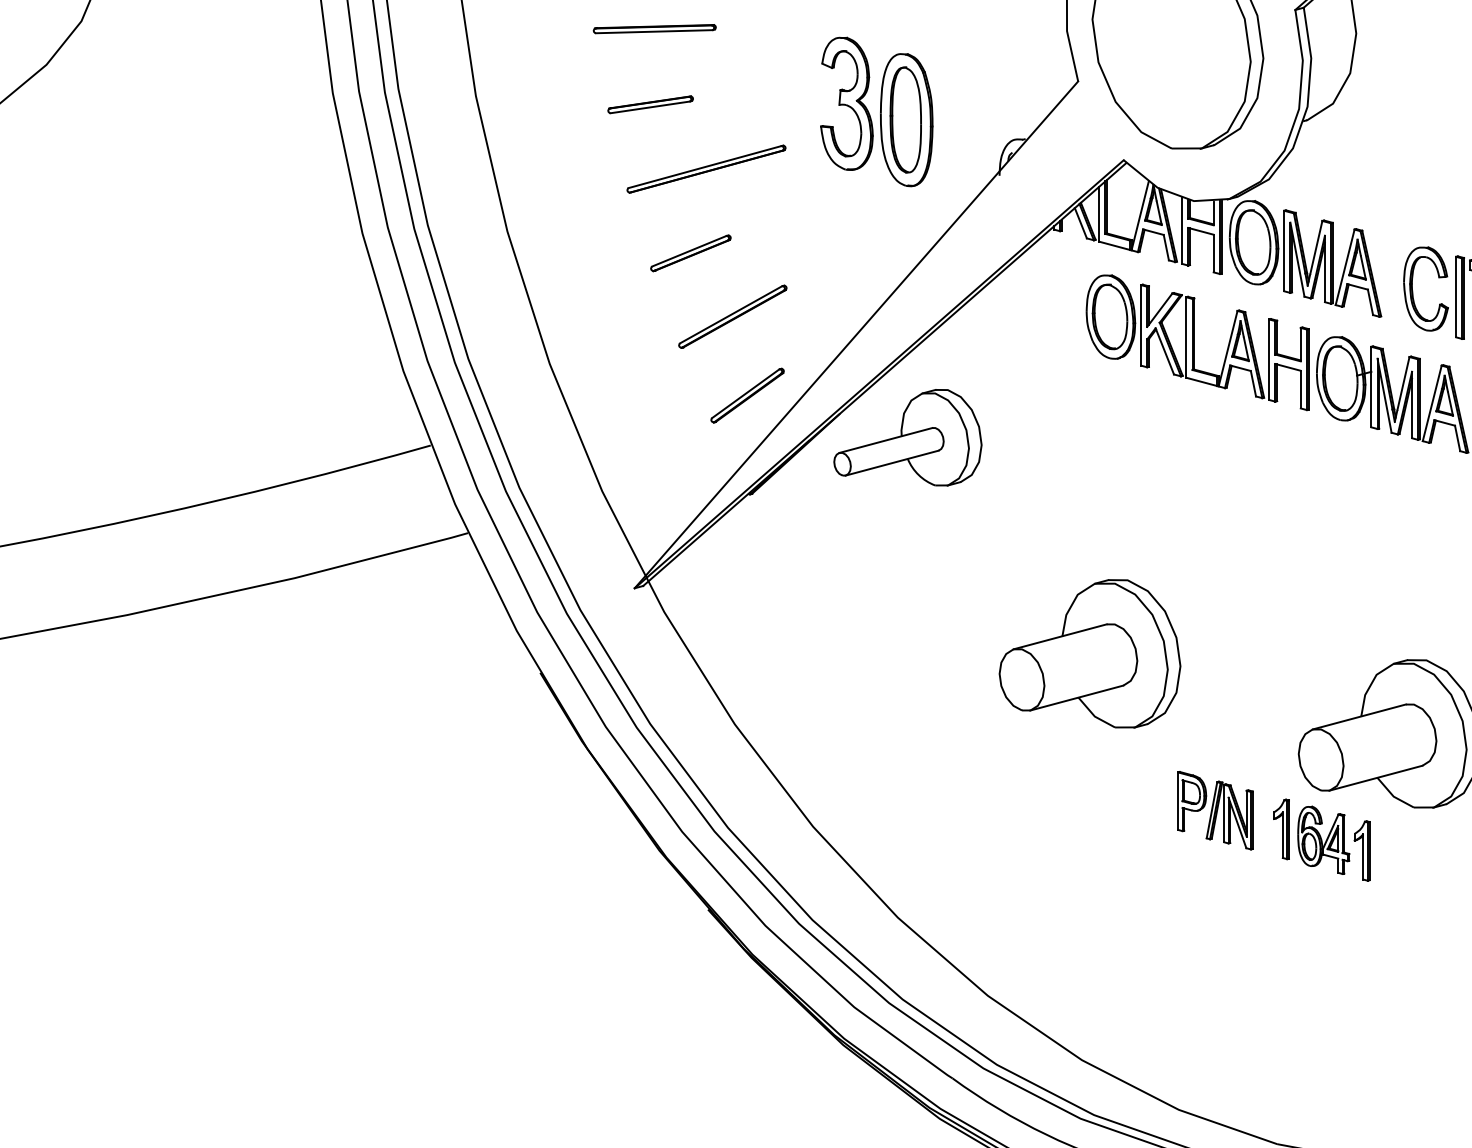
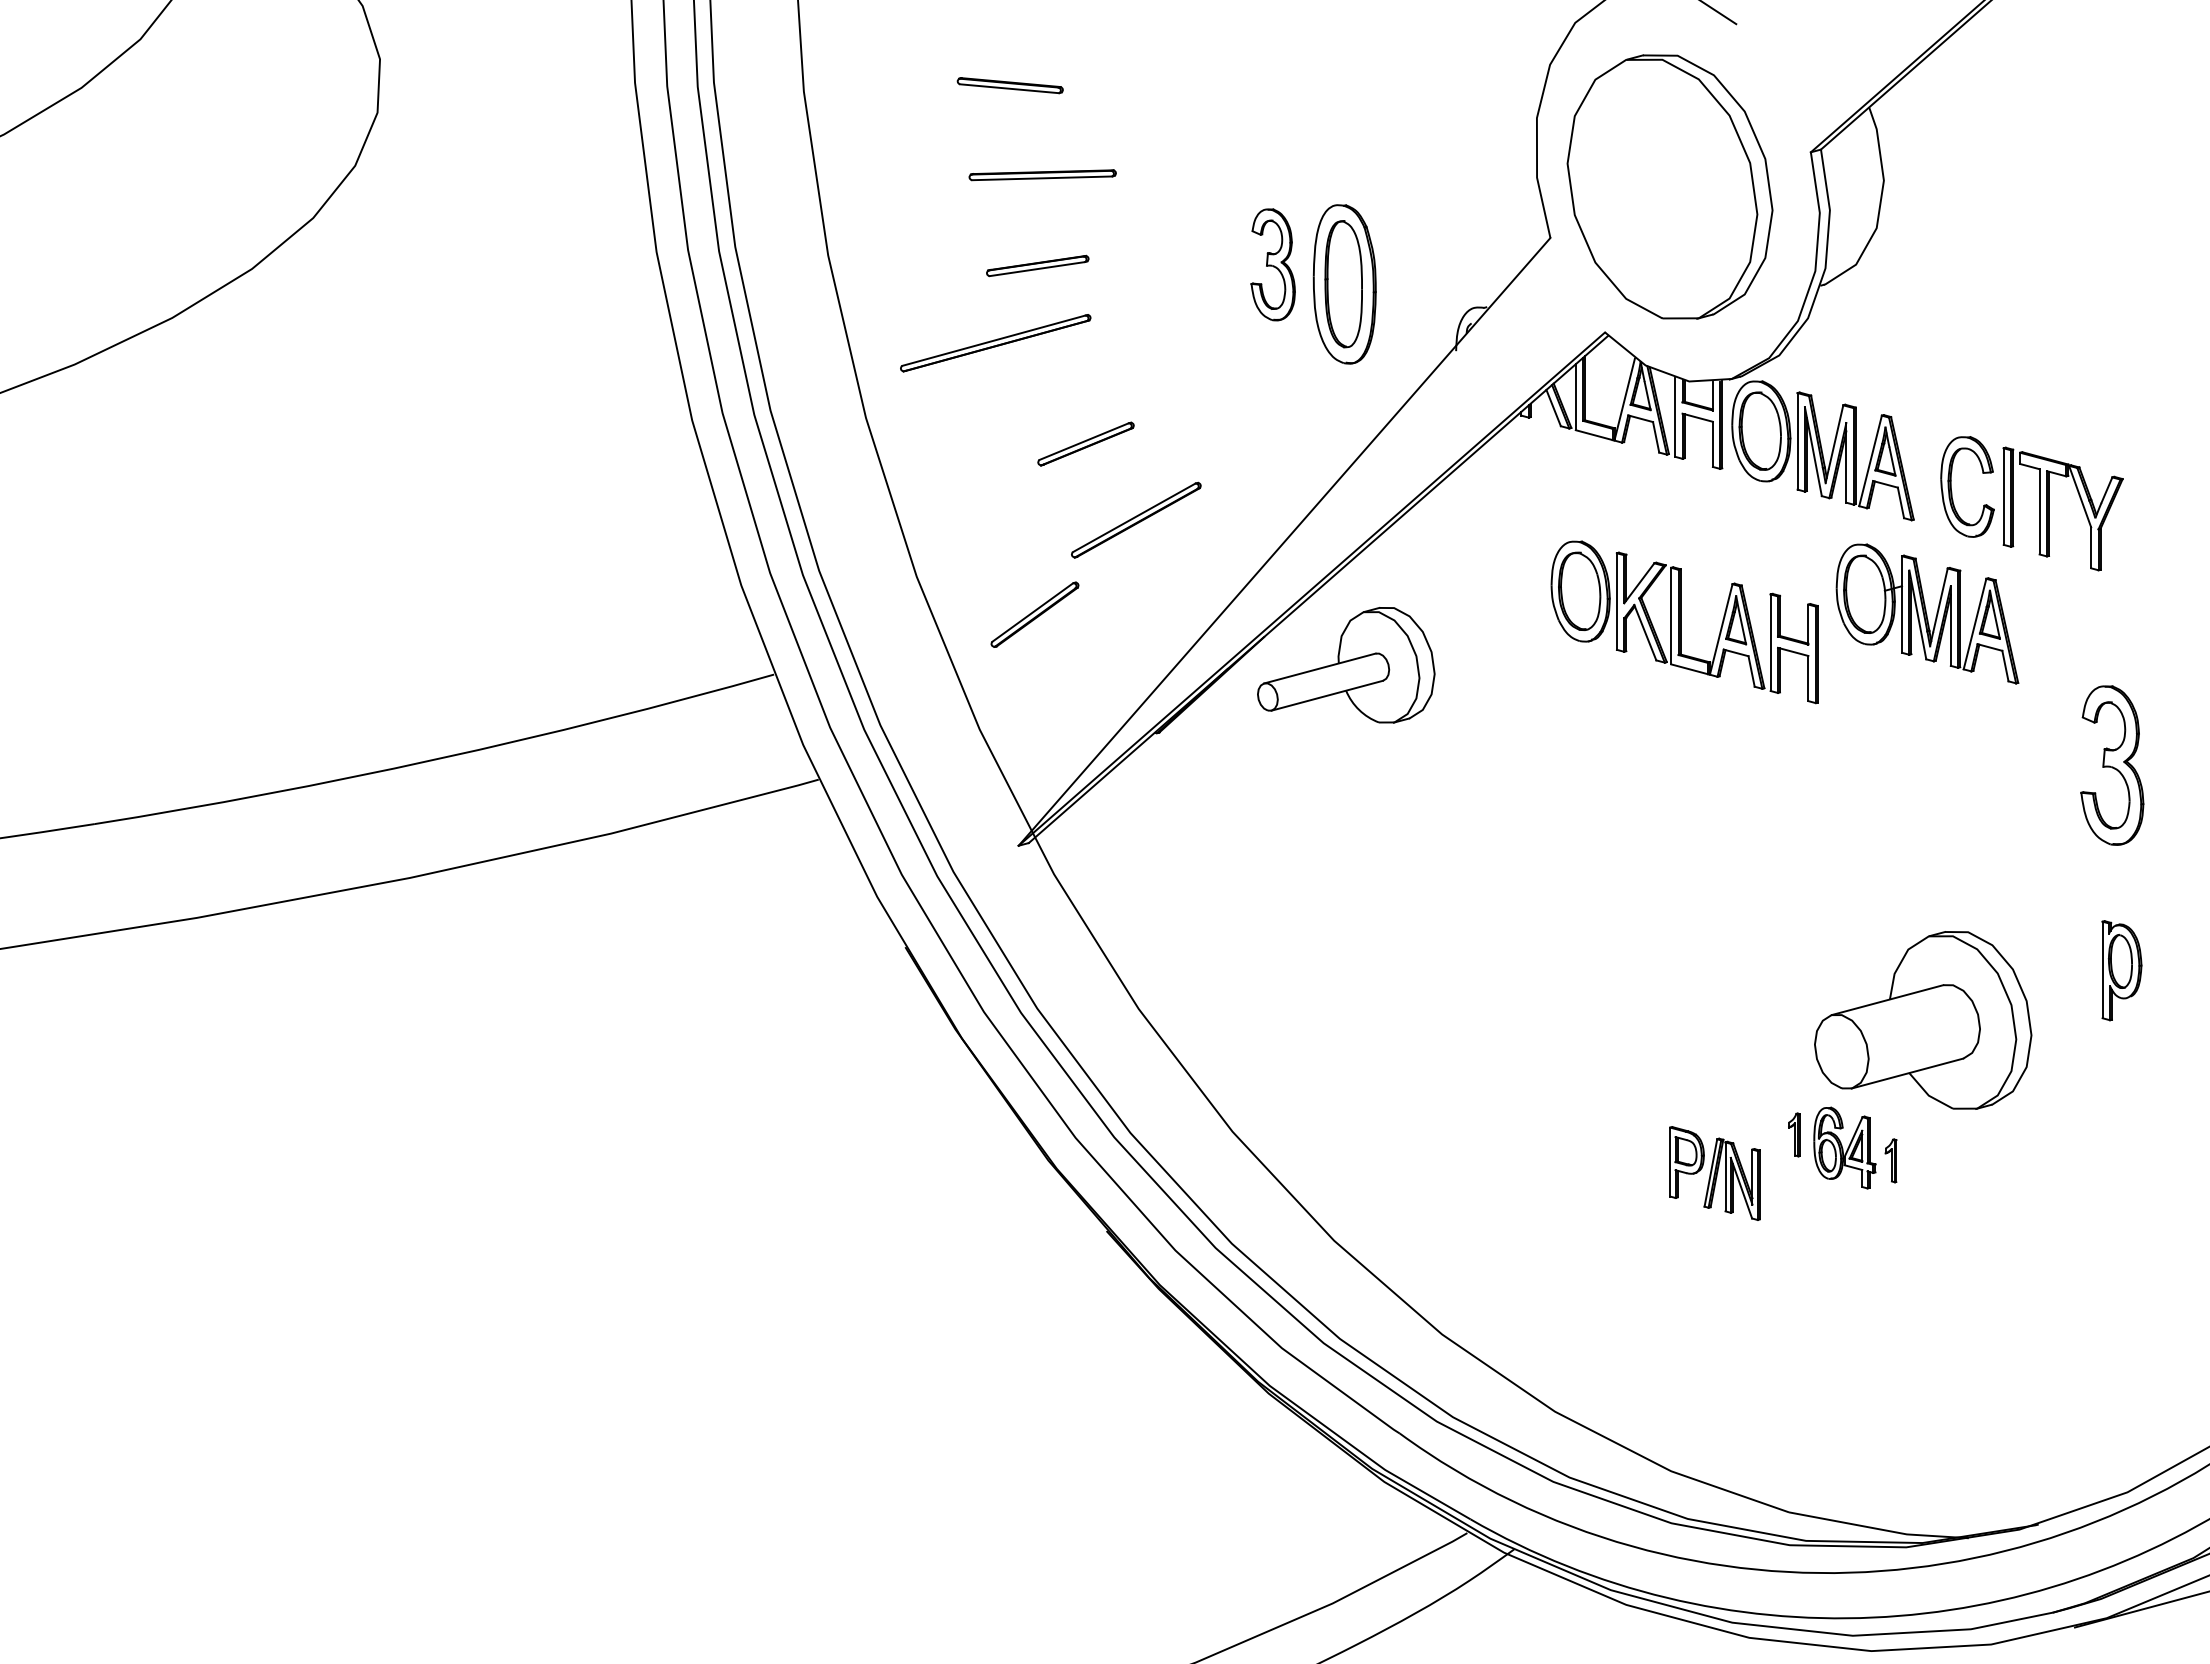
part: (847, 103) -> (1273, 264), size x0.7
part: (706, 169) -> (995, 343), moved
part: (1197, 342) -> (1684, 622), moved
part: (747, 395) -> (1034, 614), moved
part: (1089, 653) -> (1564, 924), removed
part: (1215, 810) -> (1714, 1173), moved
part: (1281, 829) -> (1794, 1134), size x0.6
part: (1361, 850) -> (1890, 1160), size x0.6

